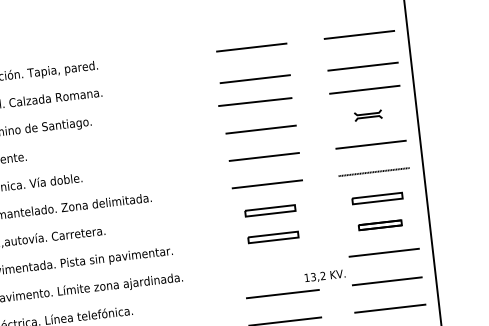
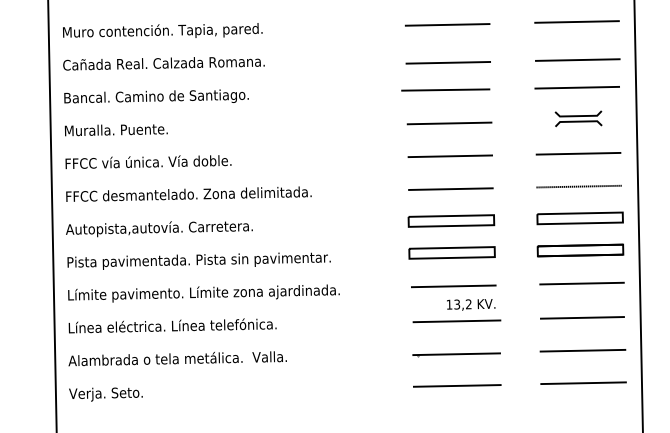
part: (368, 115) -> (578, 118), size x1.43
part: (376, 198) -> (579, 218), size x1.43
part: (270, 210) -> (451, 220), size x1.43
part: (380, 225) -> (580, 250), size x1.67
part: (272, 237) -> (451, 252), size x1.43
line: (277, 265) -> (453, 286), added
text: (325, 275) -> (471, 304), moved

